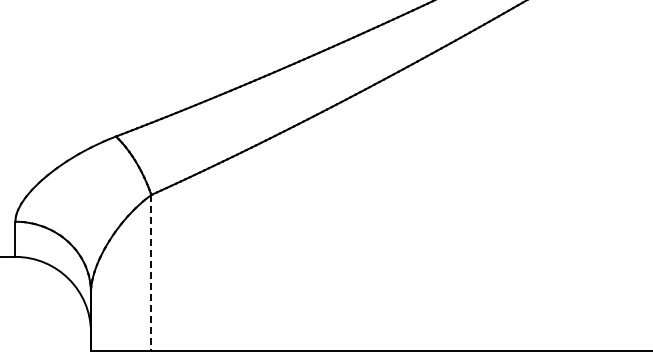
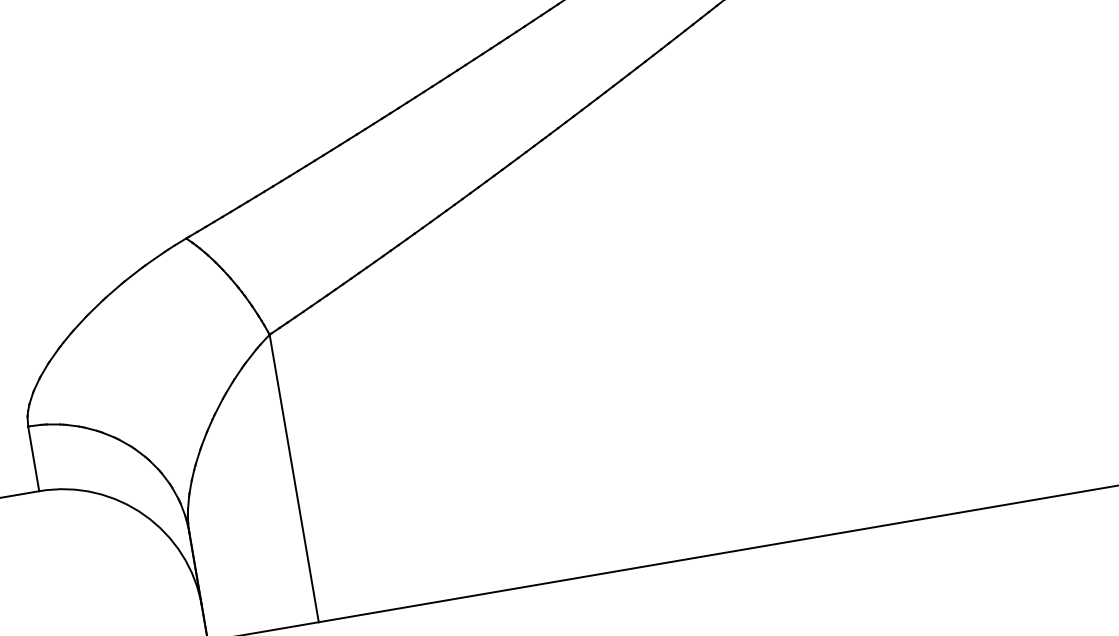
line: (151, 273) -> (294, 478), dashed -> solid

